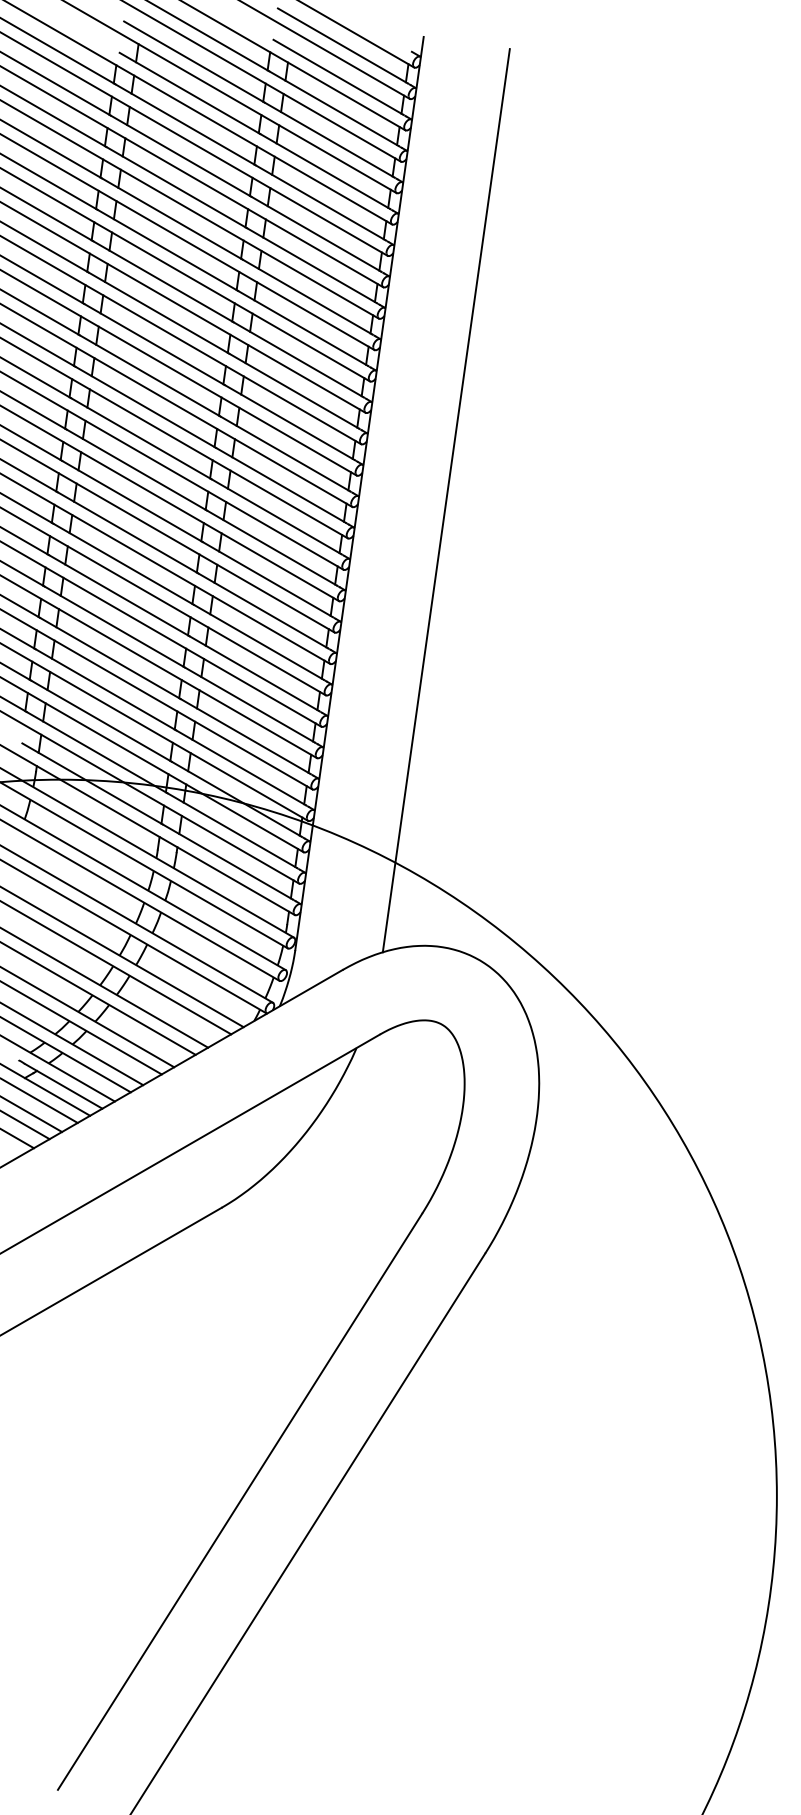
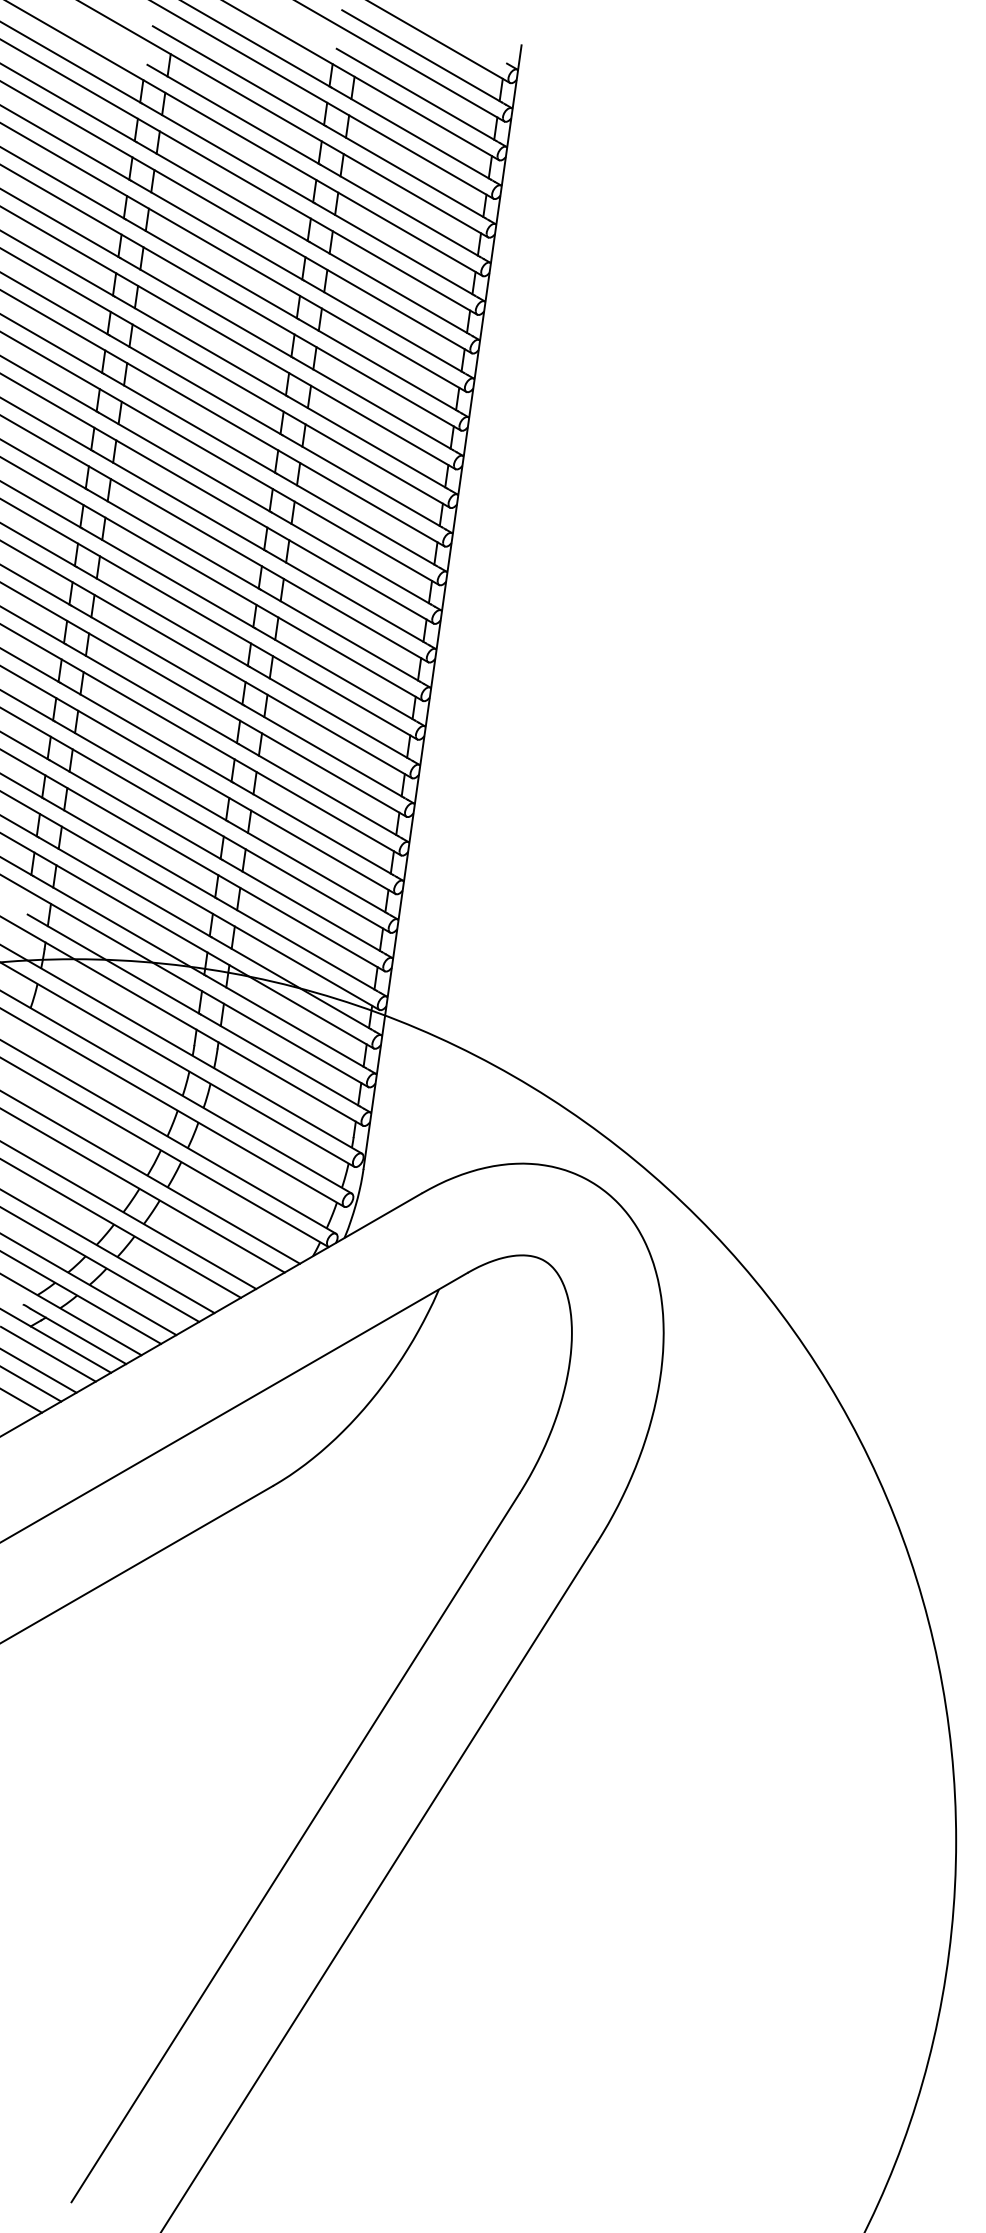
line: (445, 500) -> (548, 615), removed

